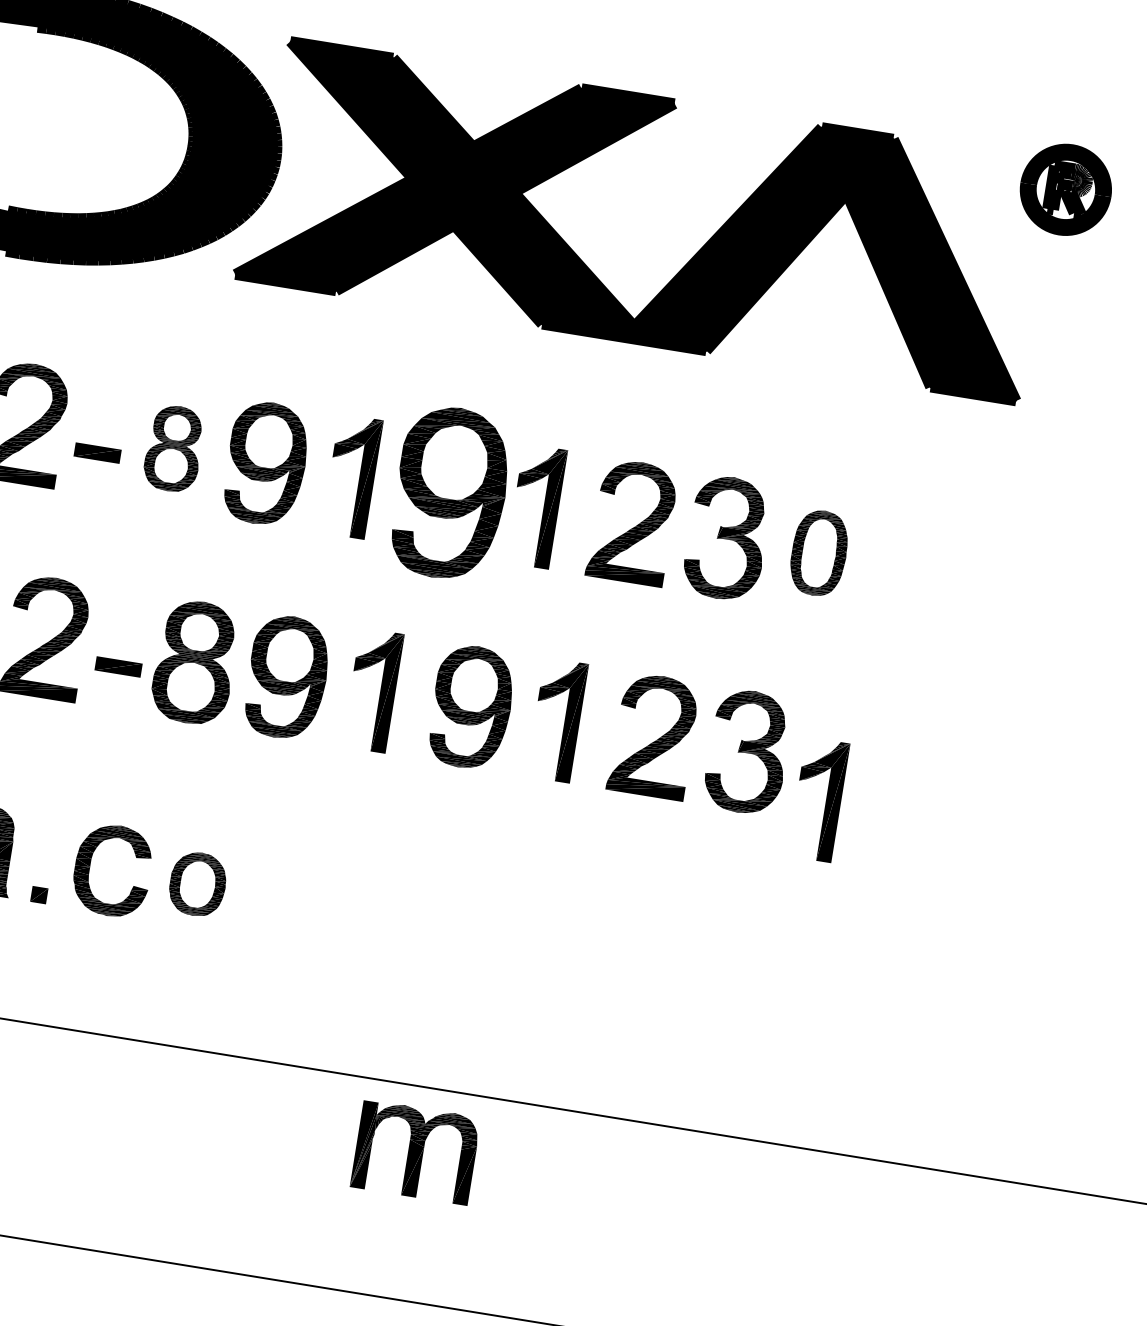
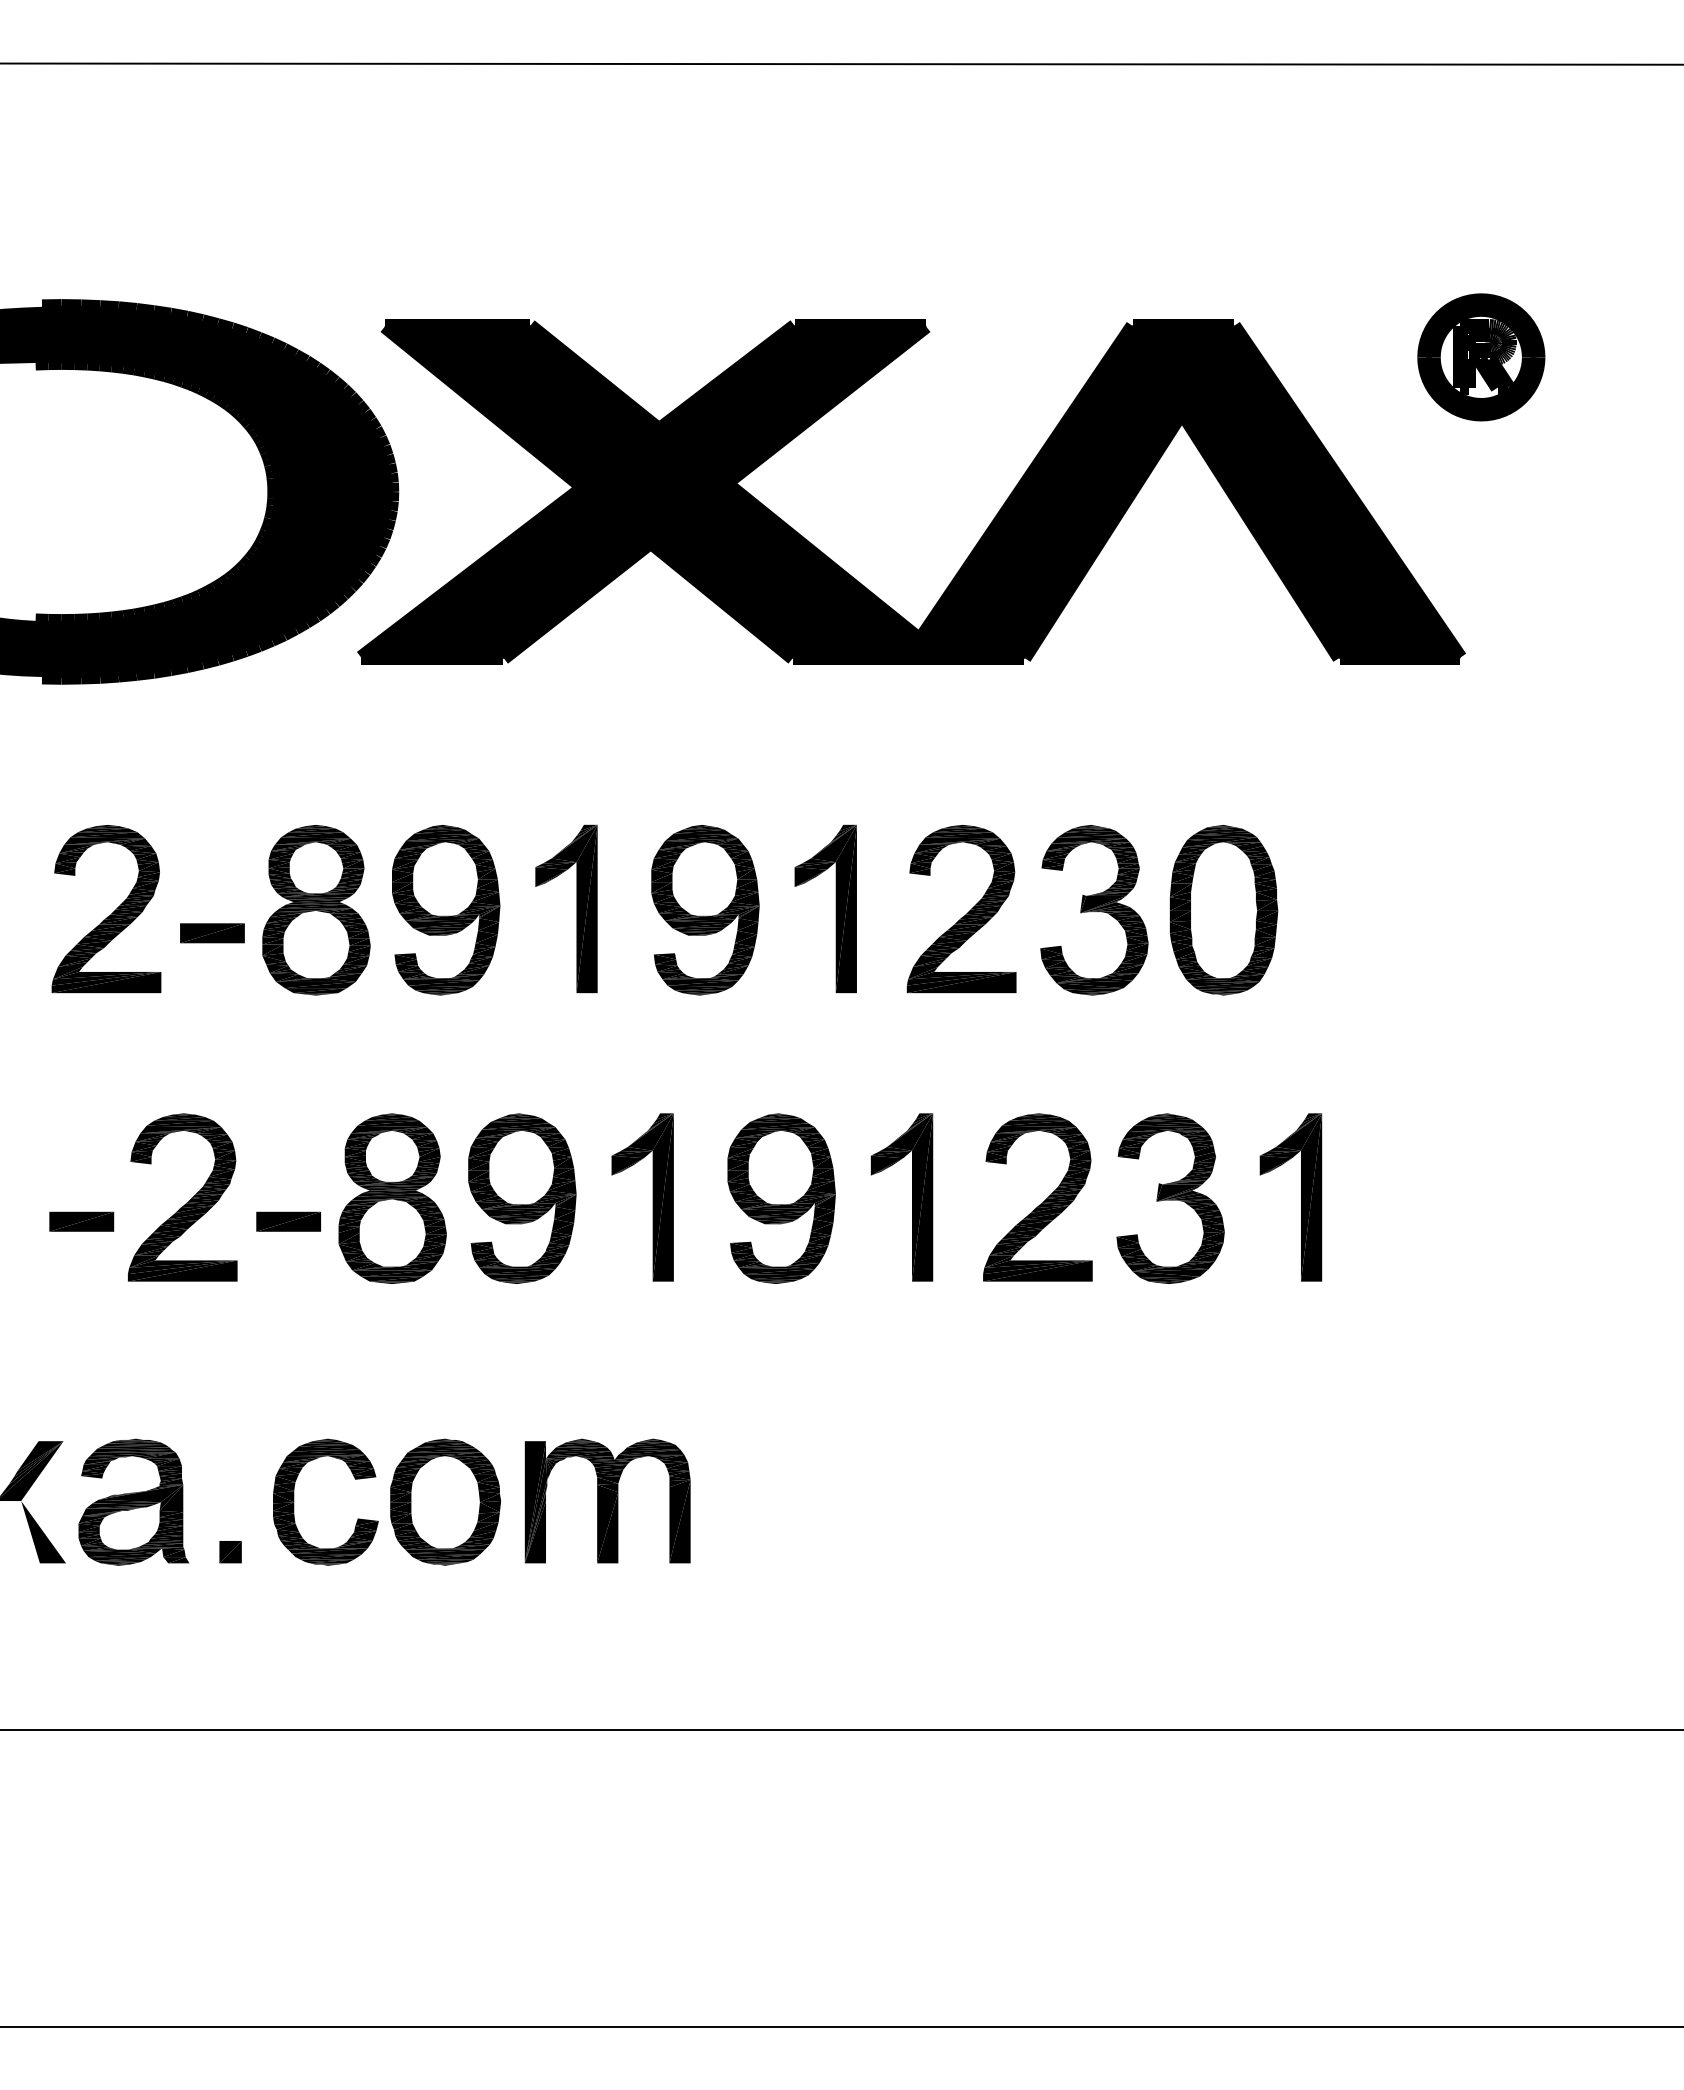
part: (174, 448) -> (316, 910), size x1.43
part: (450, 493) -> (705, 910), size x0.71
part: (818, 553) -> (1223, 910), size x1.43
part: (826, 801) -> (1301, 1197), moved
part: (197, 883) -> (445, 1501), size x1.43
part: (415, 1151) -> (607, 1500), moved

